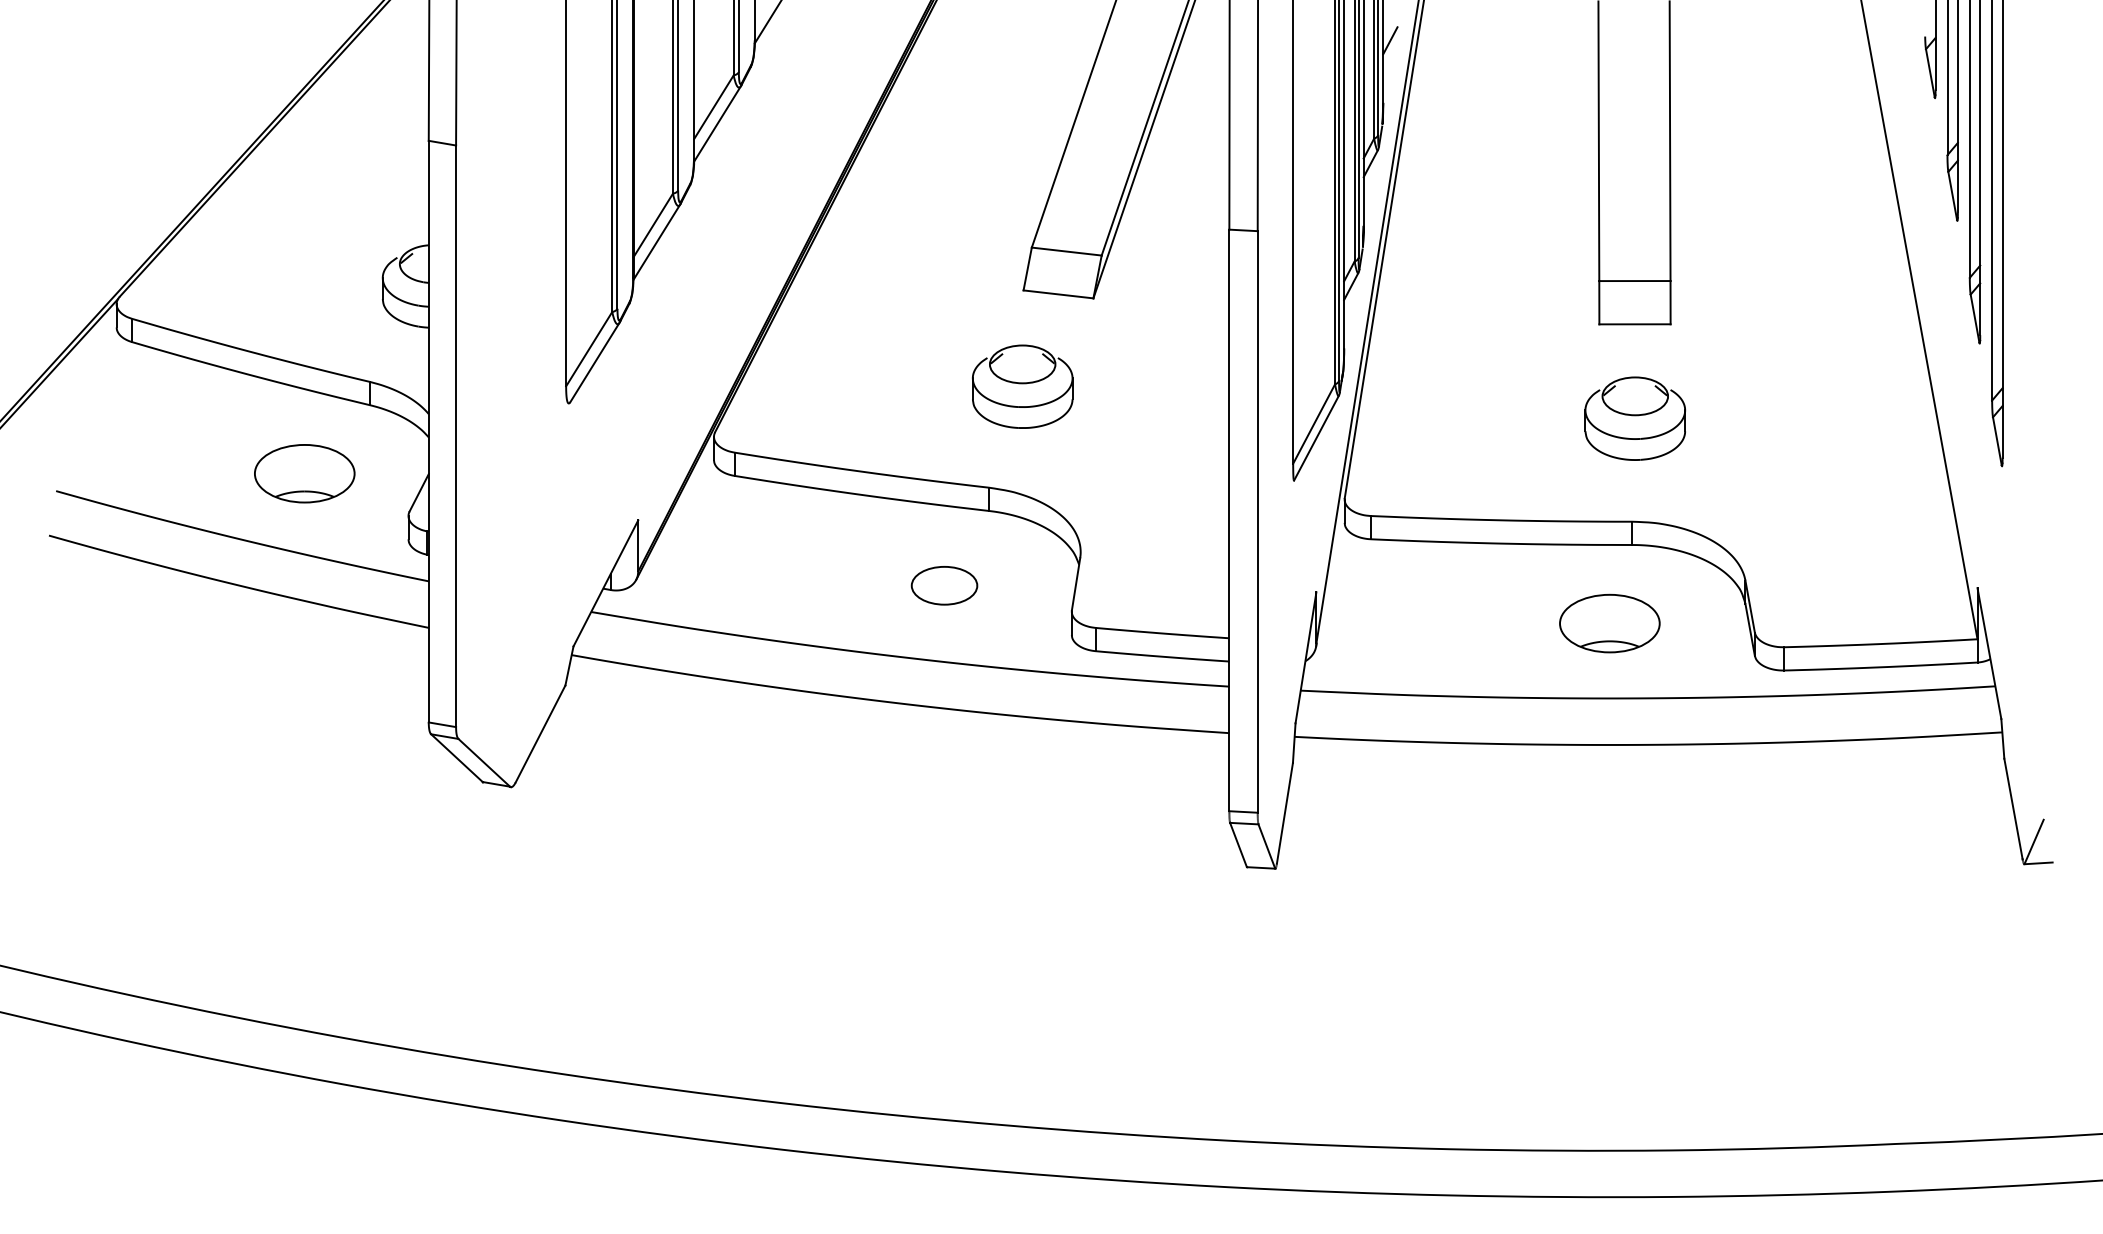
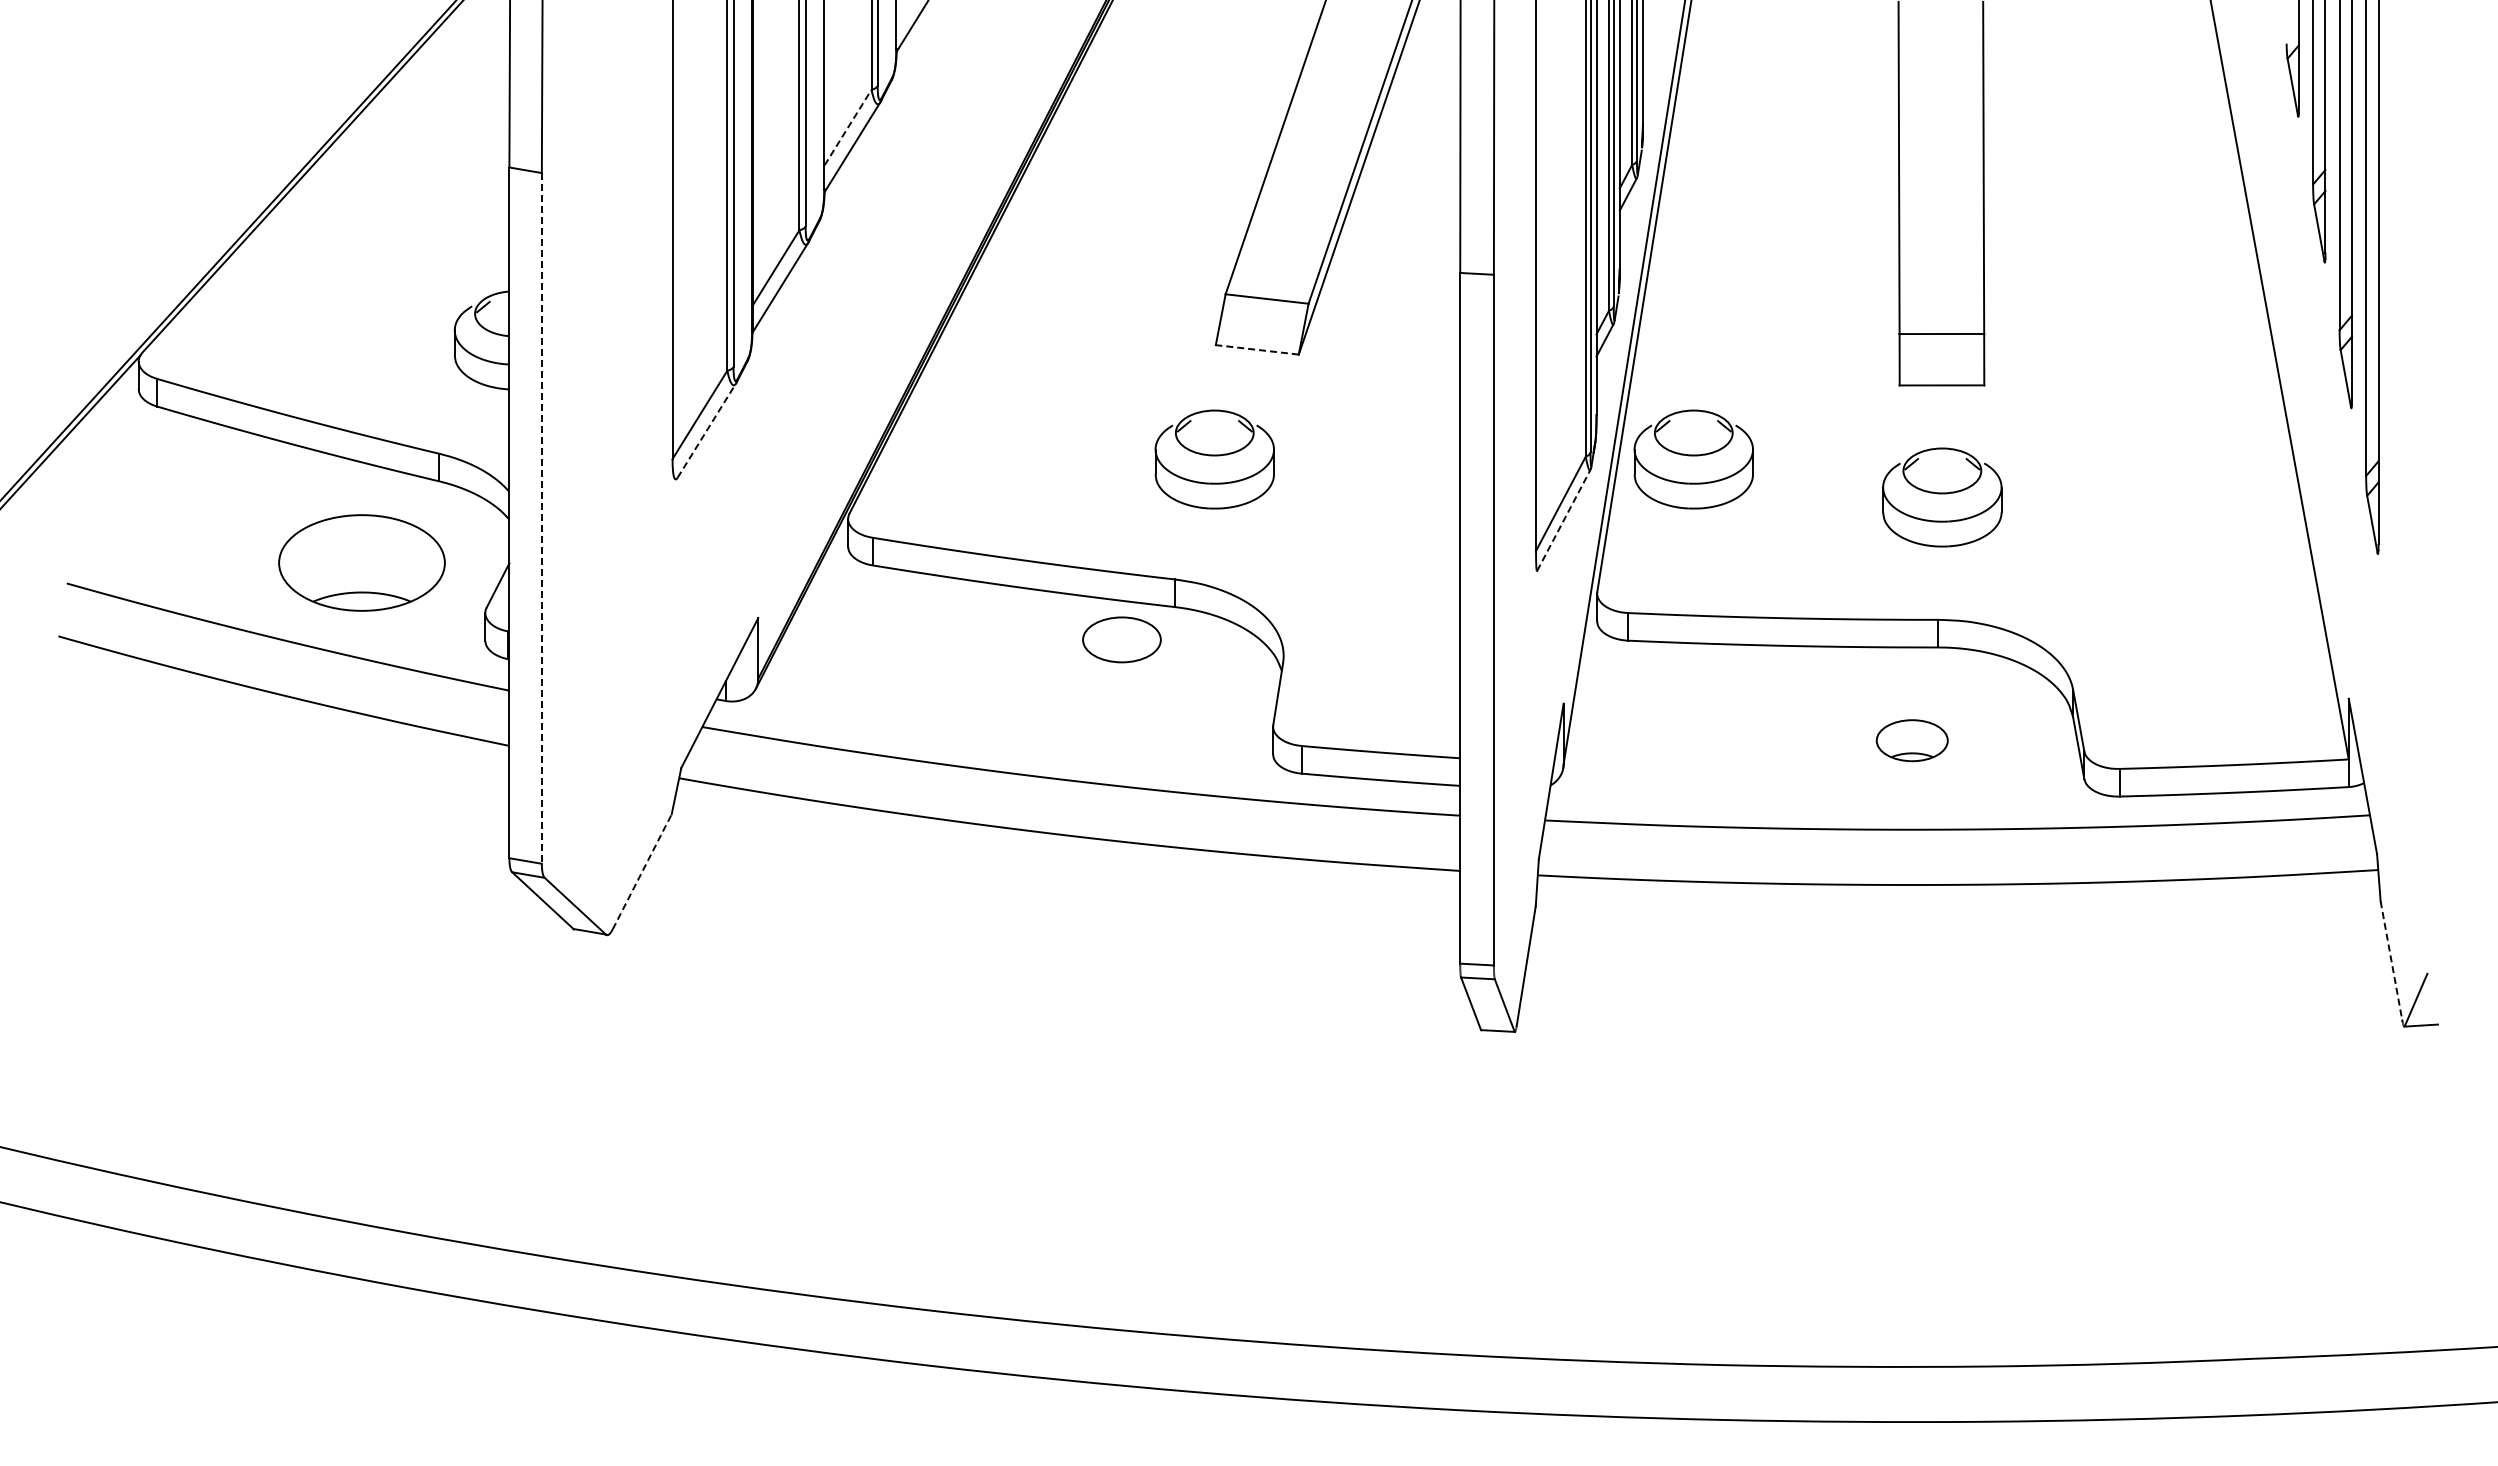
line: (1390, 40) -> (1651, 48), removed
line: (714, 107) -> (848, 127), solid -> dashed
line: (1058, 294) -> (1257, 349), solid -> dashed
line: (595, 362) -> (707, 430), solid -> dashed
part: (1425, 386) -> (1693, 459), added
line: (455, 436) -> (541, 518), solid -> dashed
line: (1316, 438) -> (1563, 520), solid -> dashed
part: (305, 473) -> (362, 562), size x1.4
part: (944, 585) -> (1121, 639), moved
part: (1610, 623) -> (1912, 740), size x0.6
line: (540, 733) -> (642, 871), solid -> dashed
line: (2013, 808) -> (2391, 960), solid -> dashed

